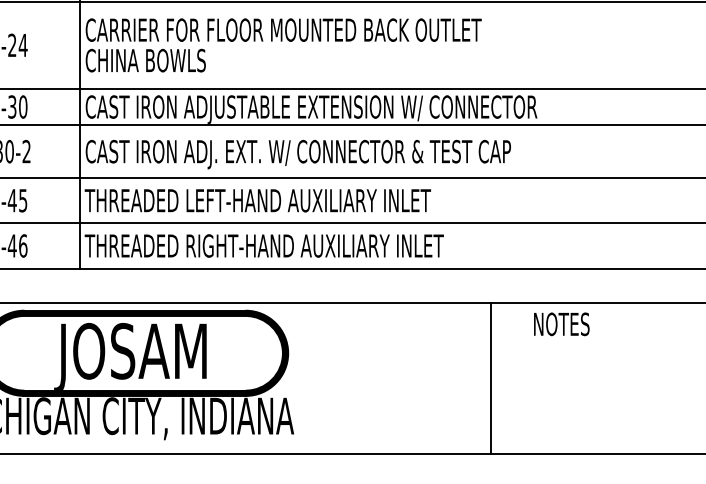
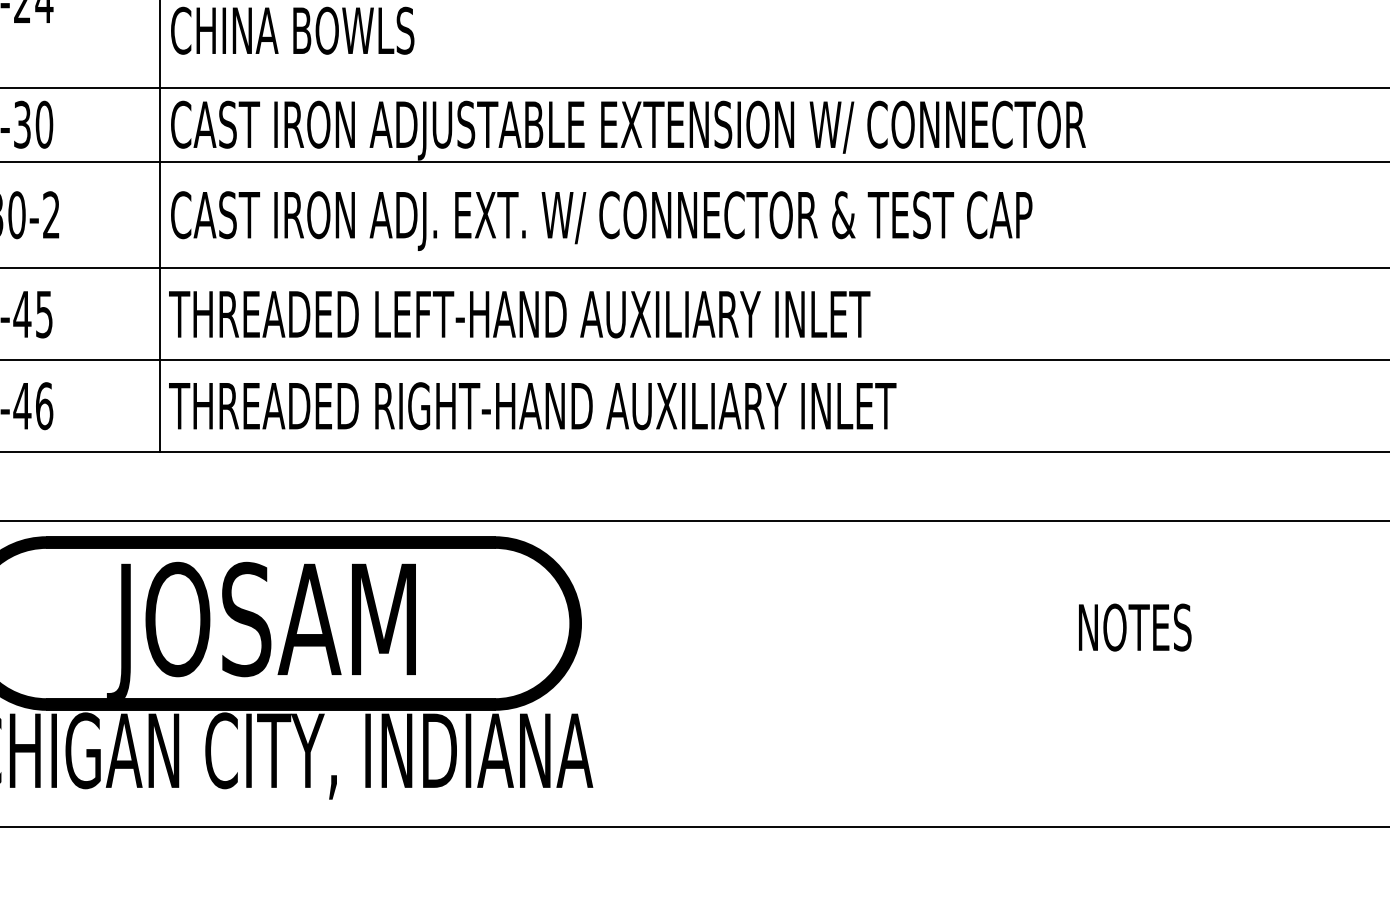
text: (561, 324) -> (1134, 627), moved
line: (490, 377) -> (990, 672), removed

